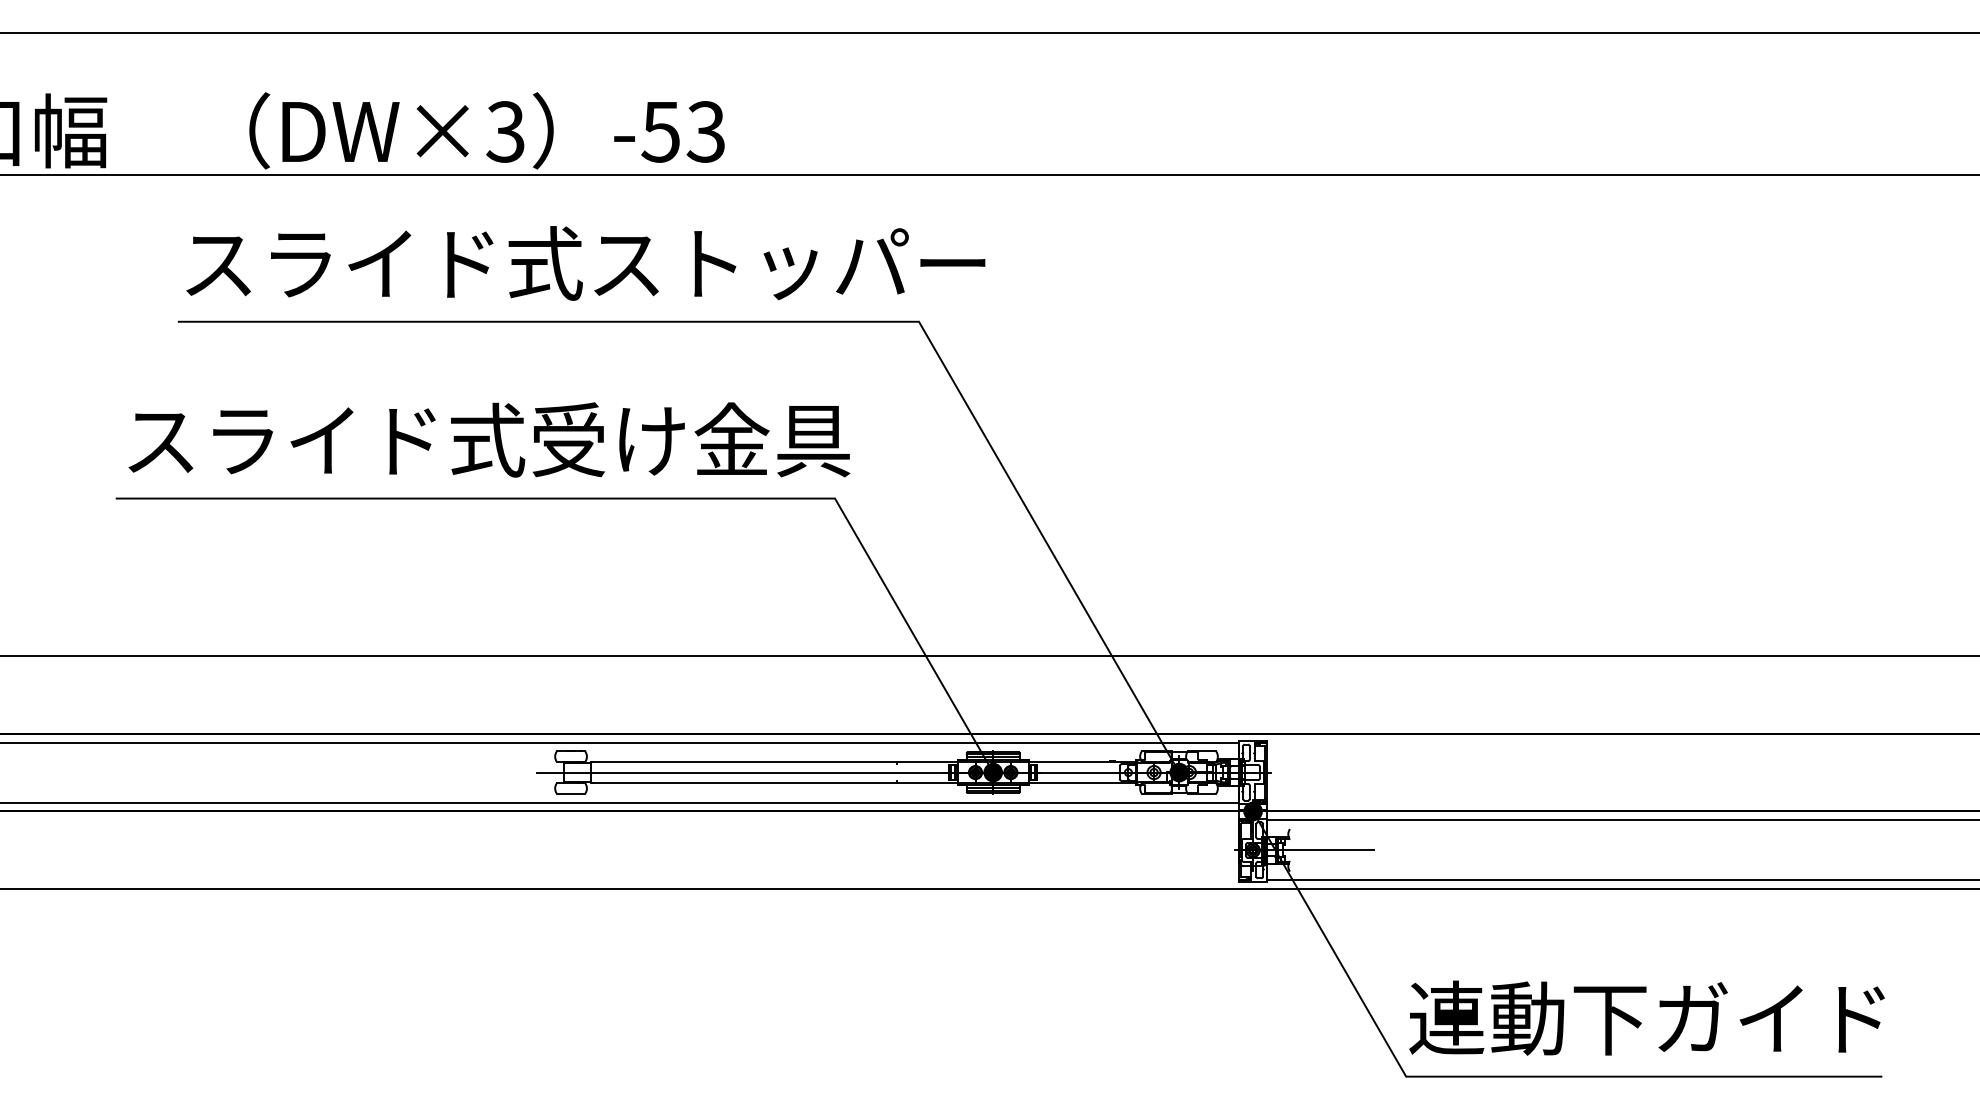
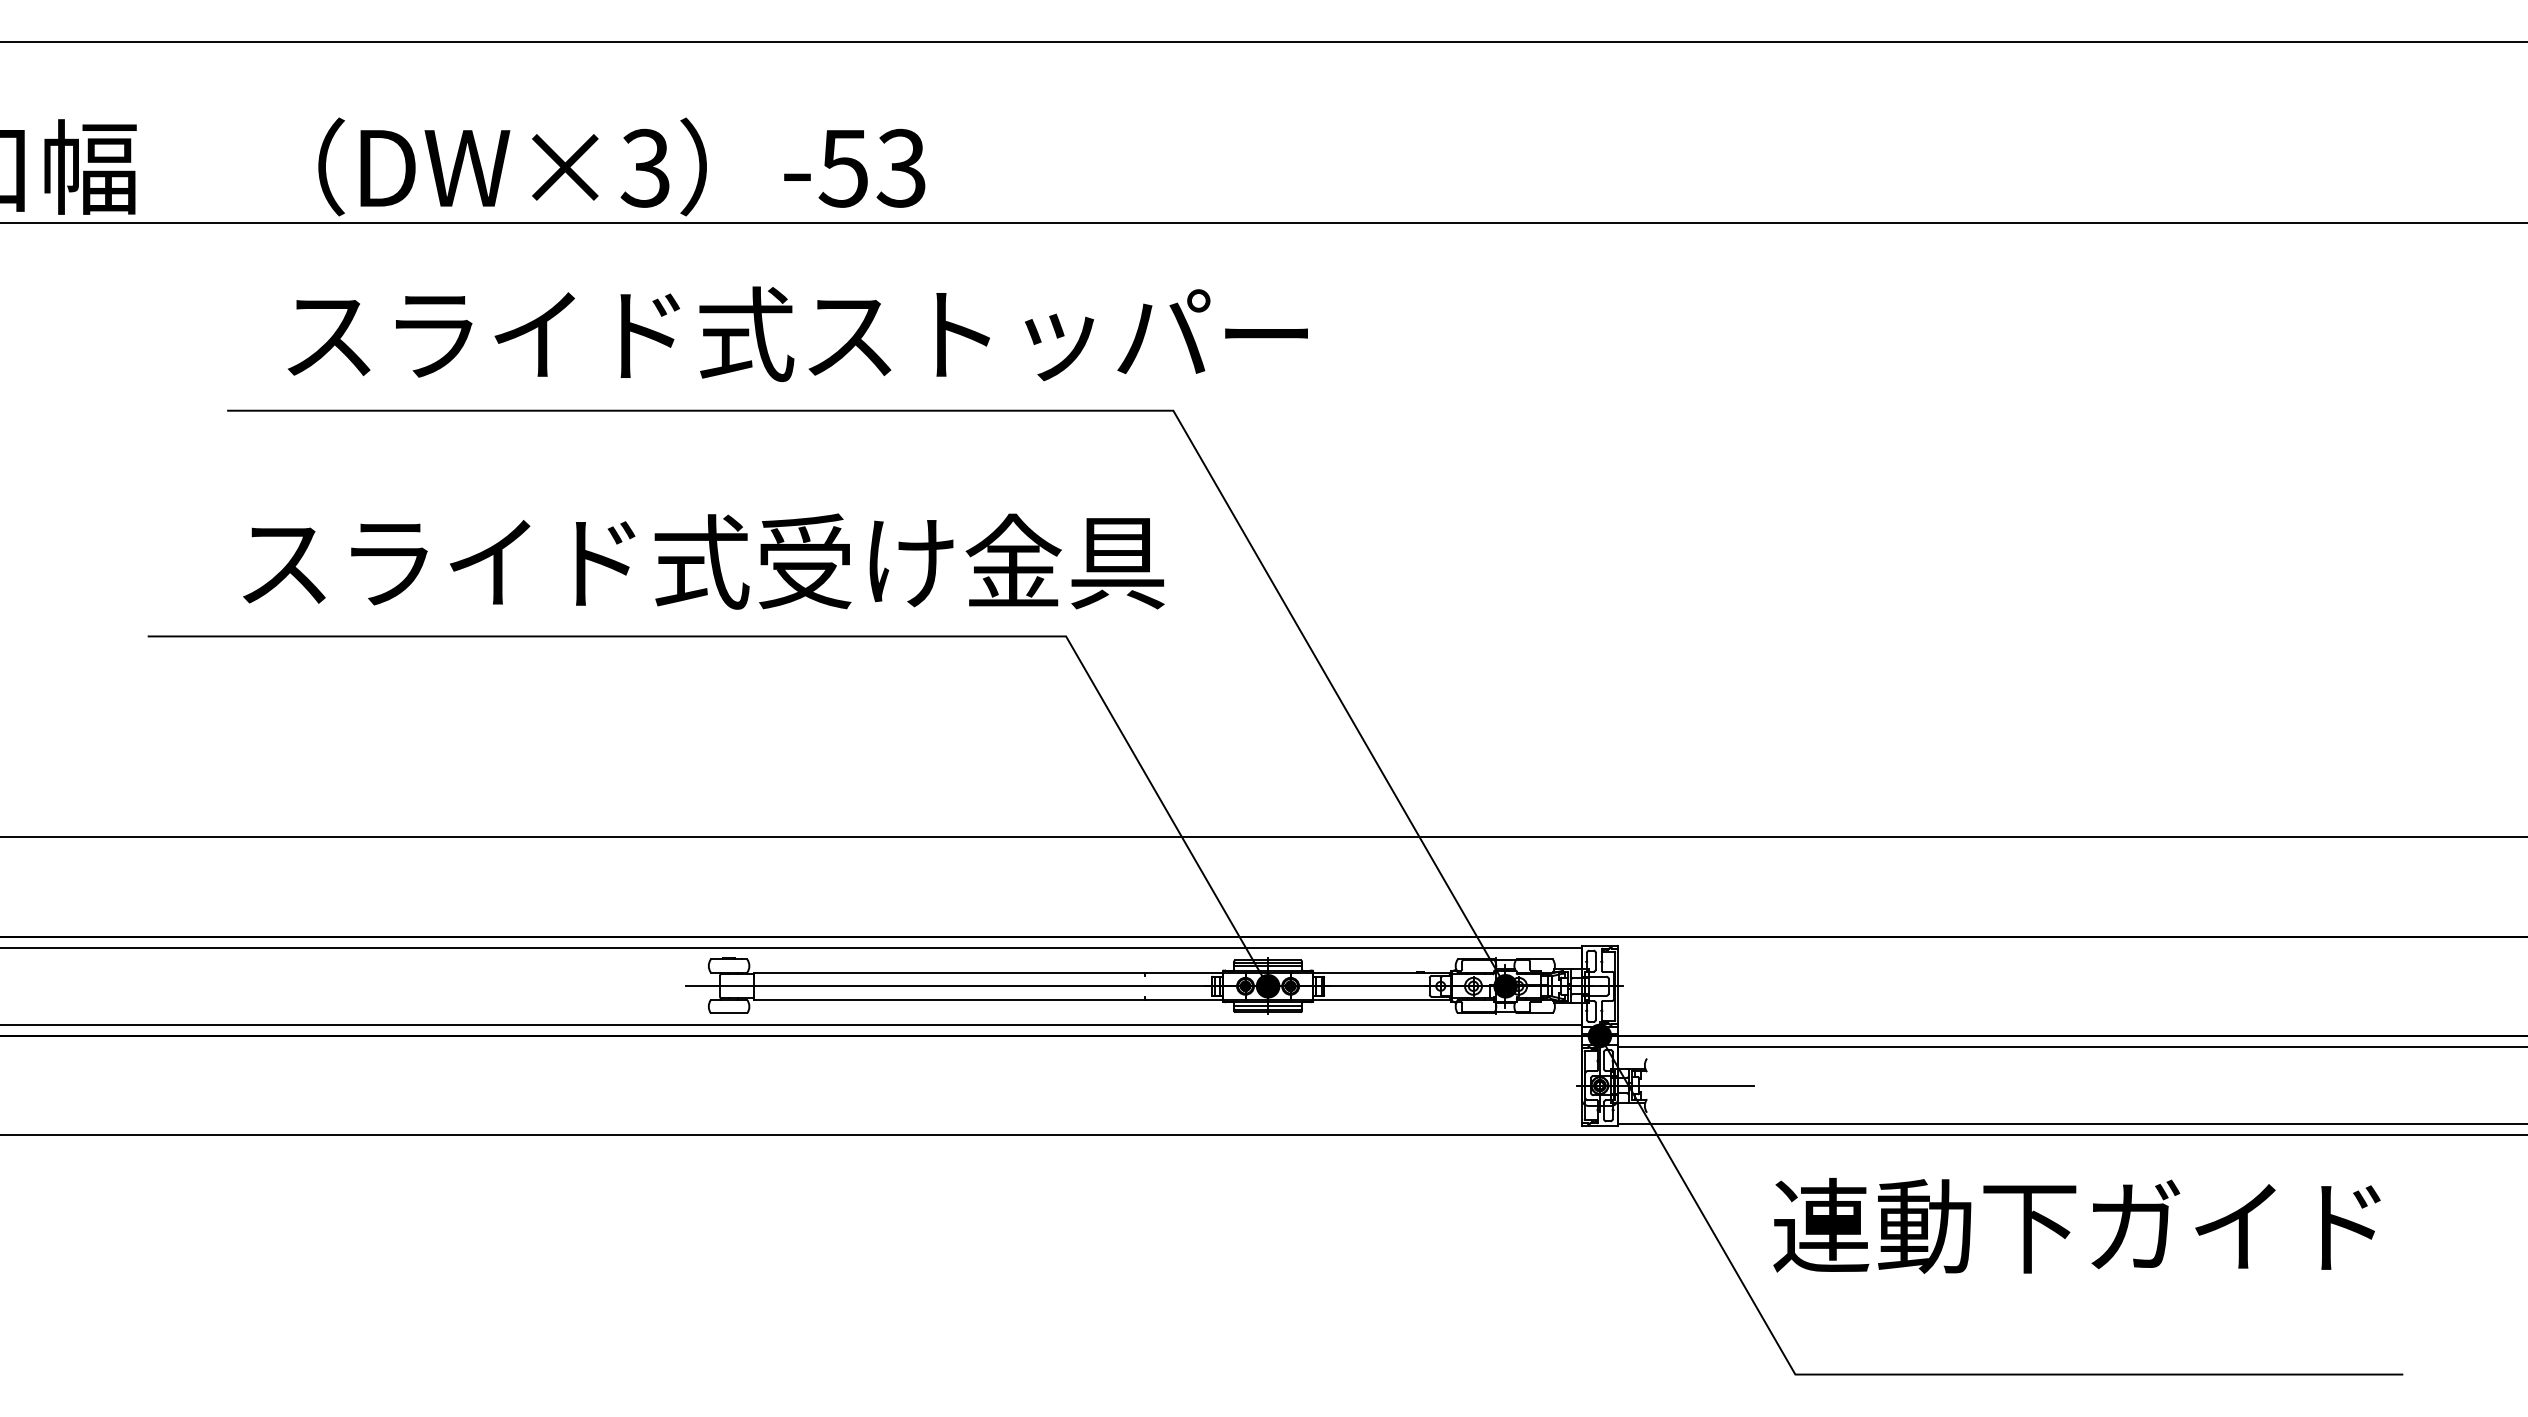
text: (585, 262) -> (797, 333), moved
text: (489, 439) -> (703, 561), moved
text: (1646, 1017) -> (2076, 1225), moved

